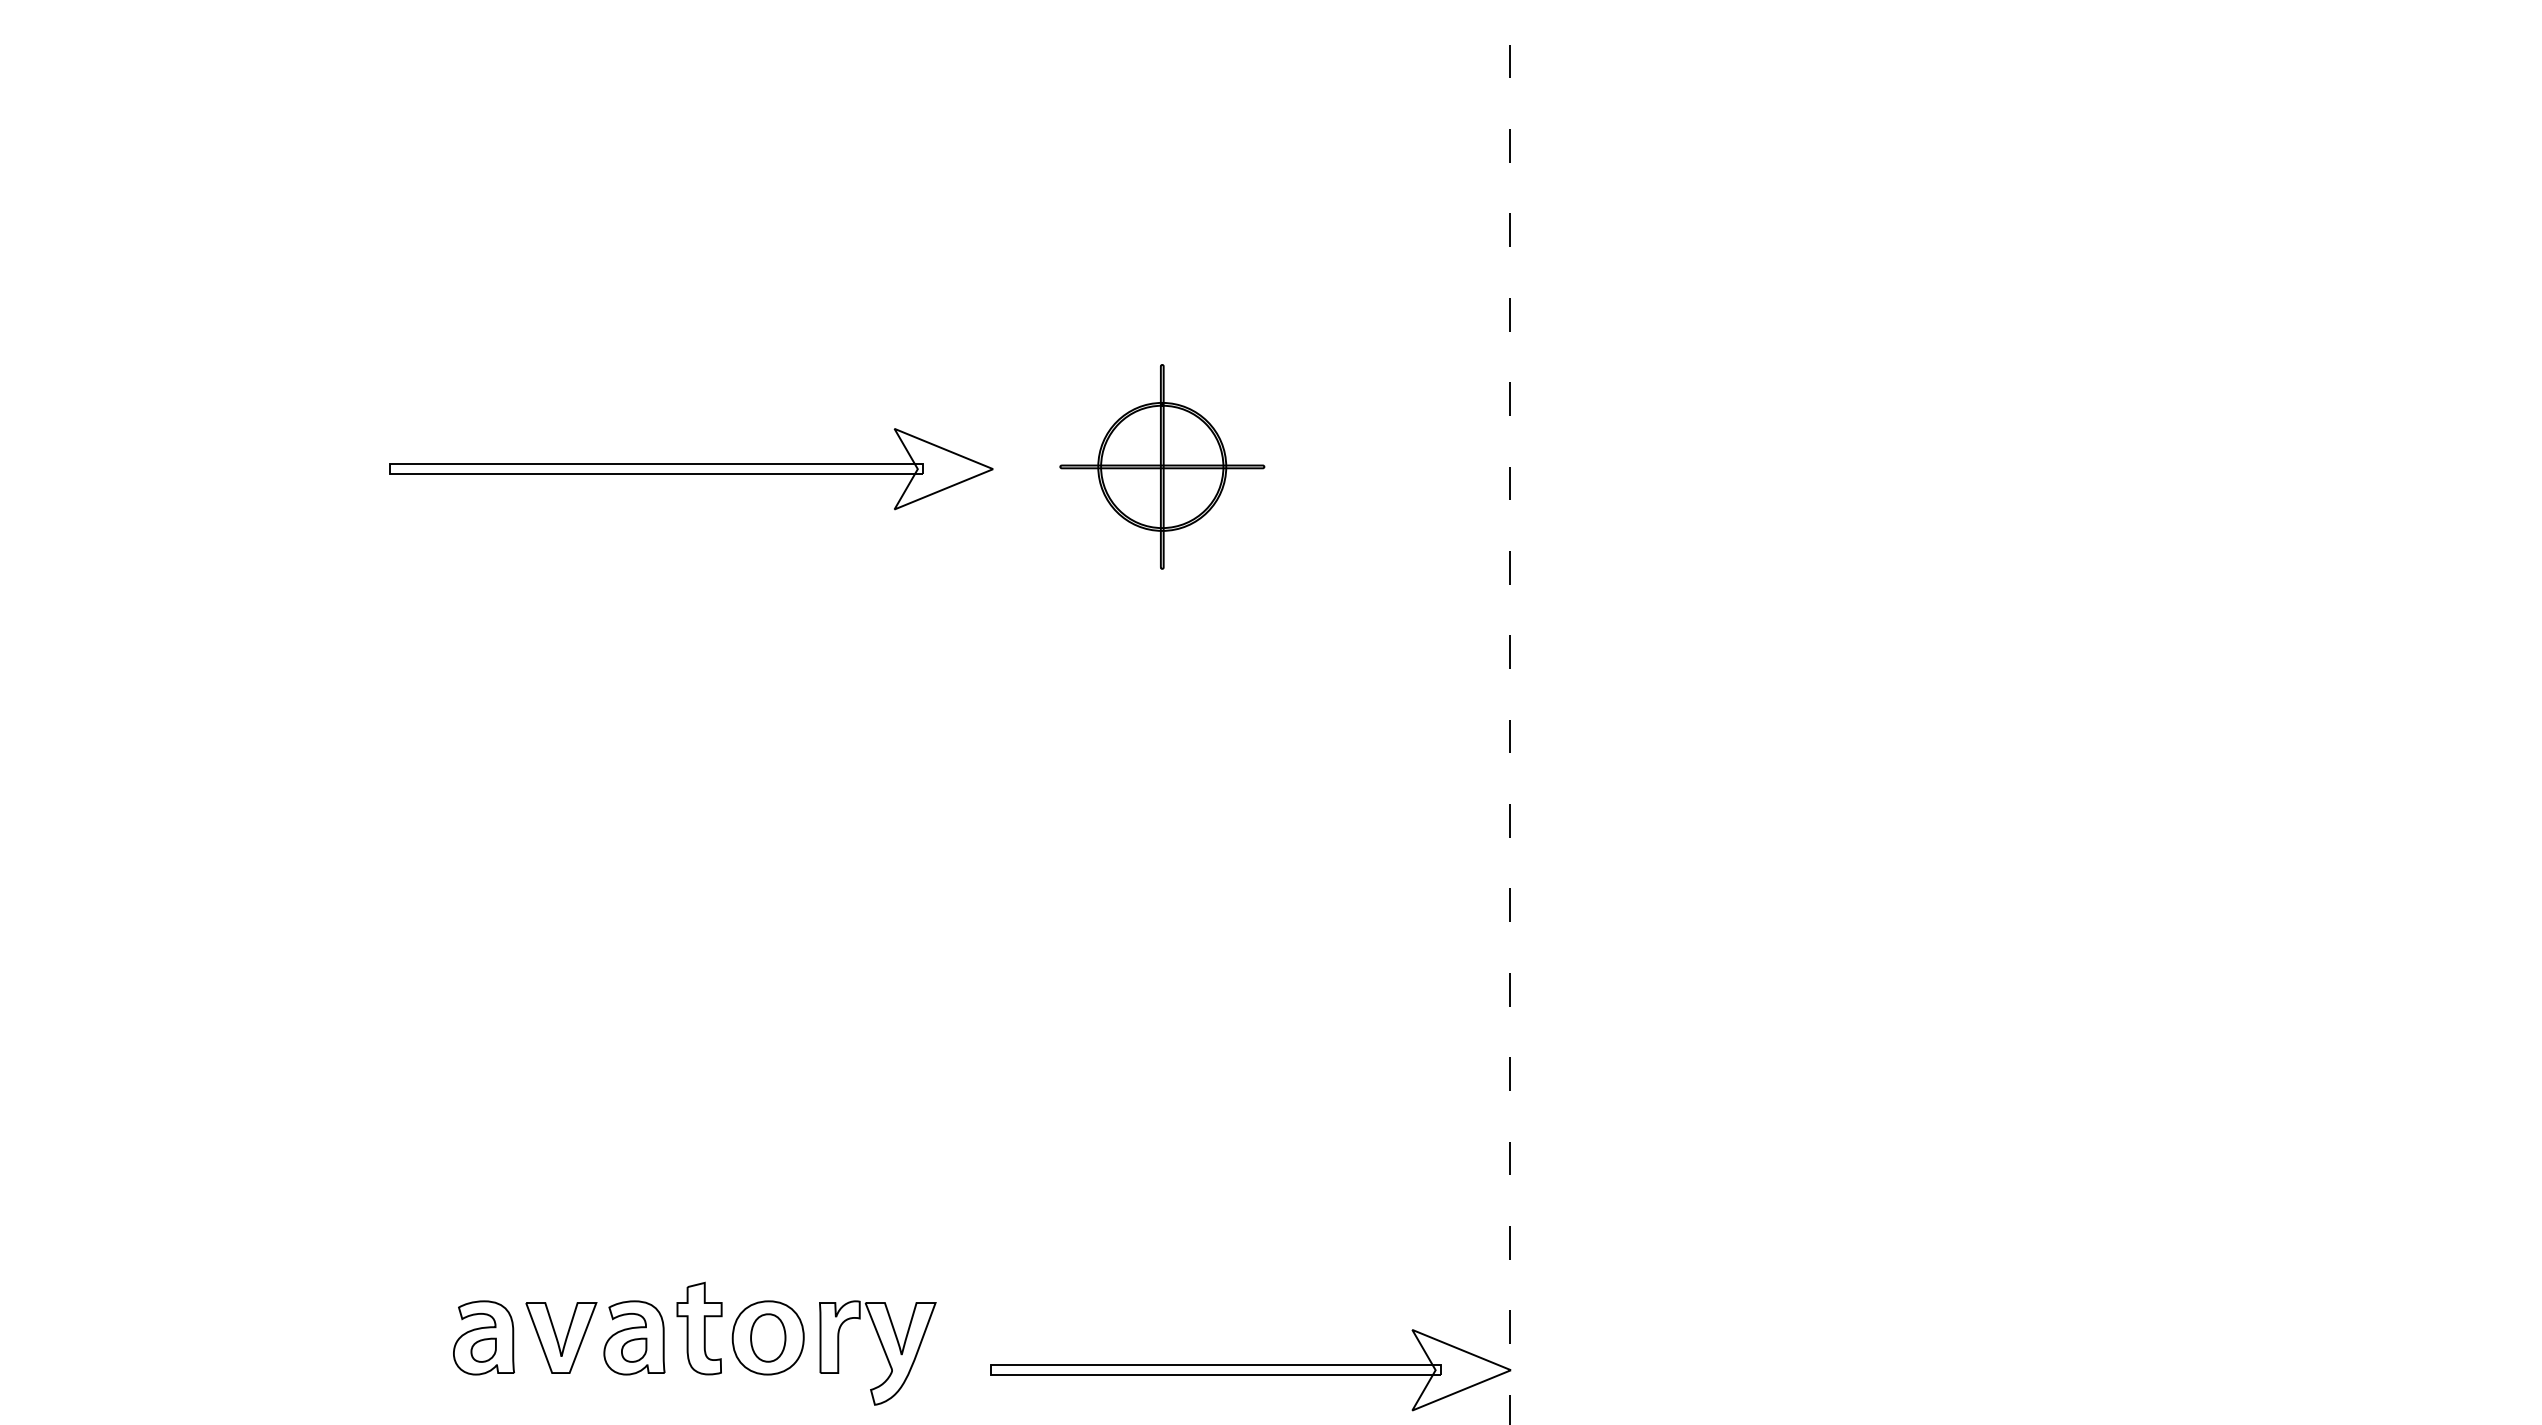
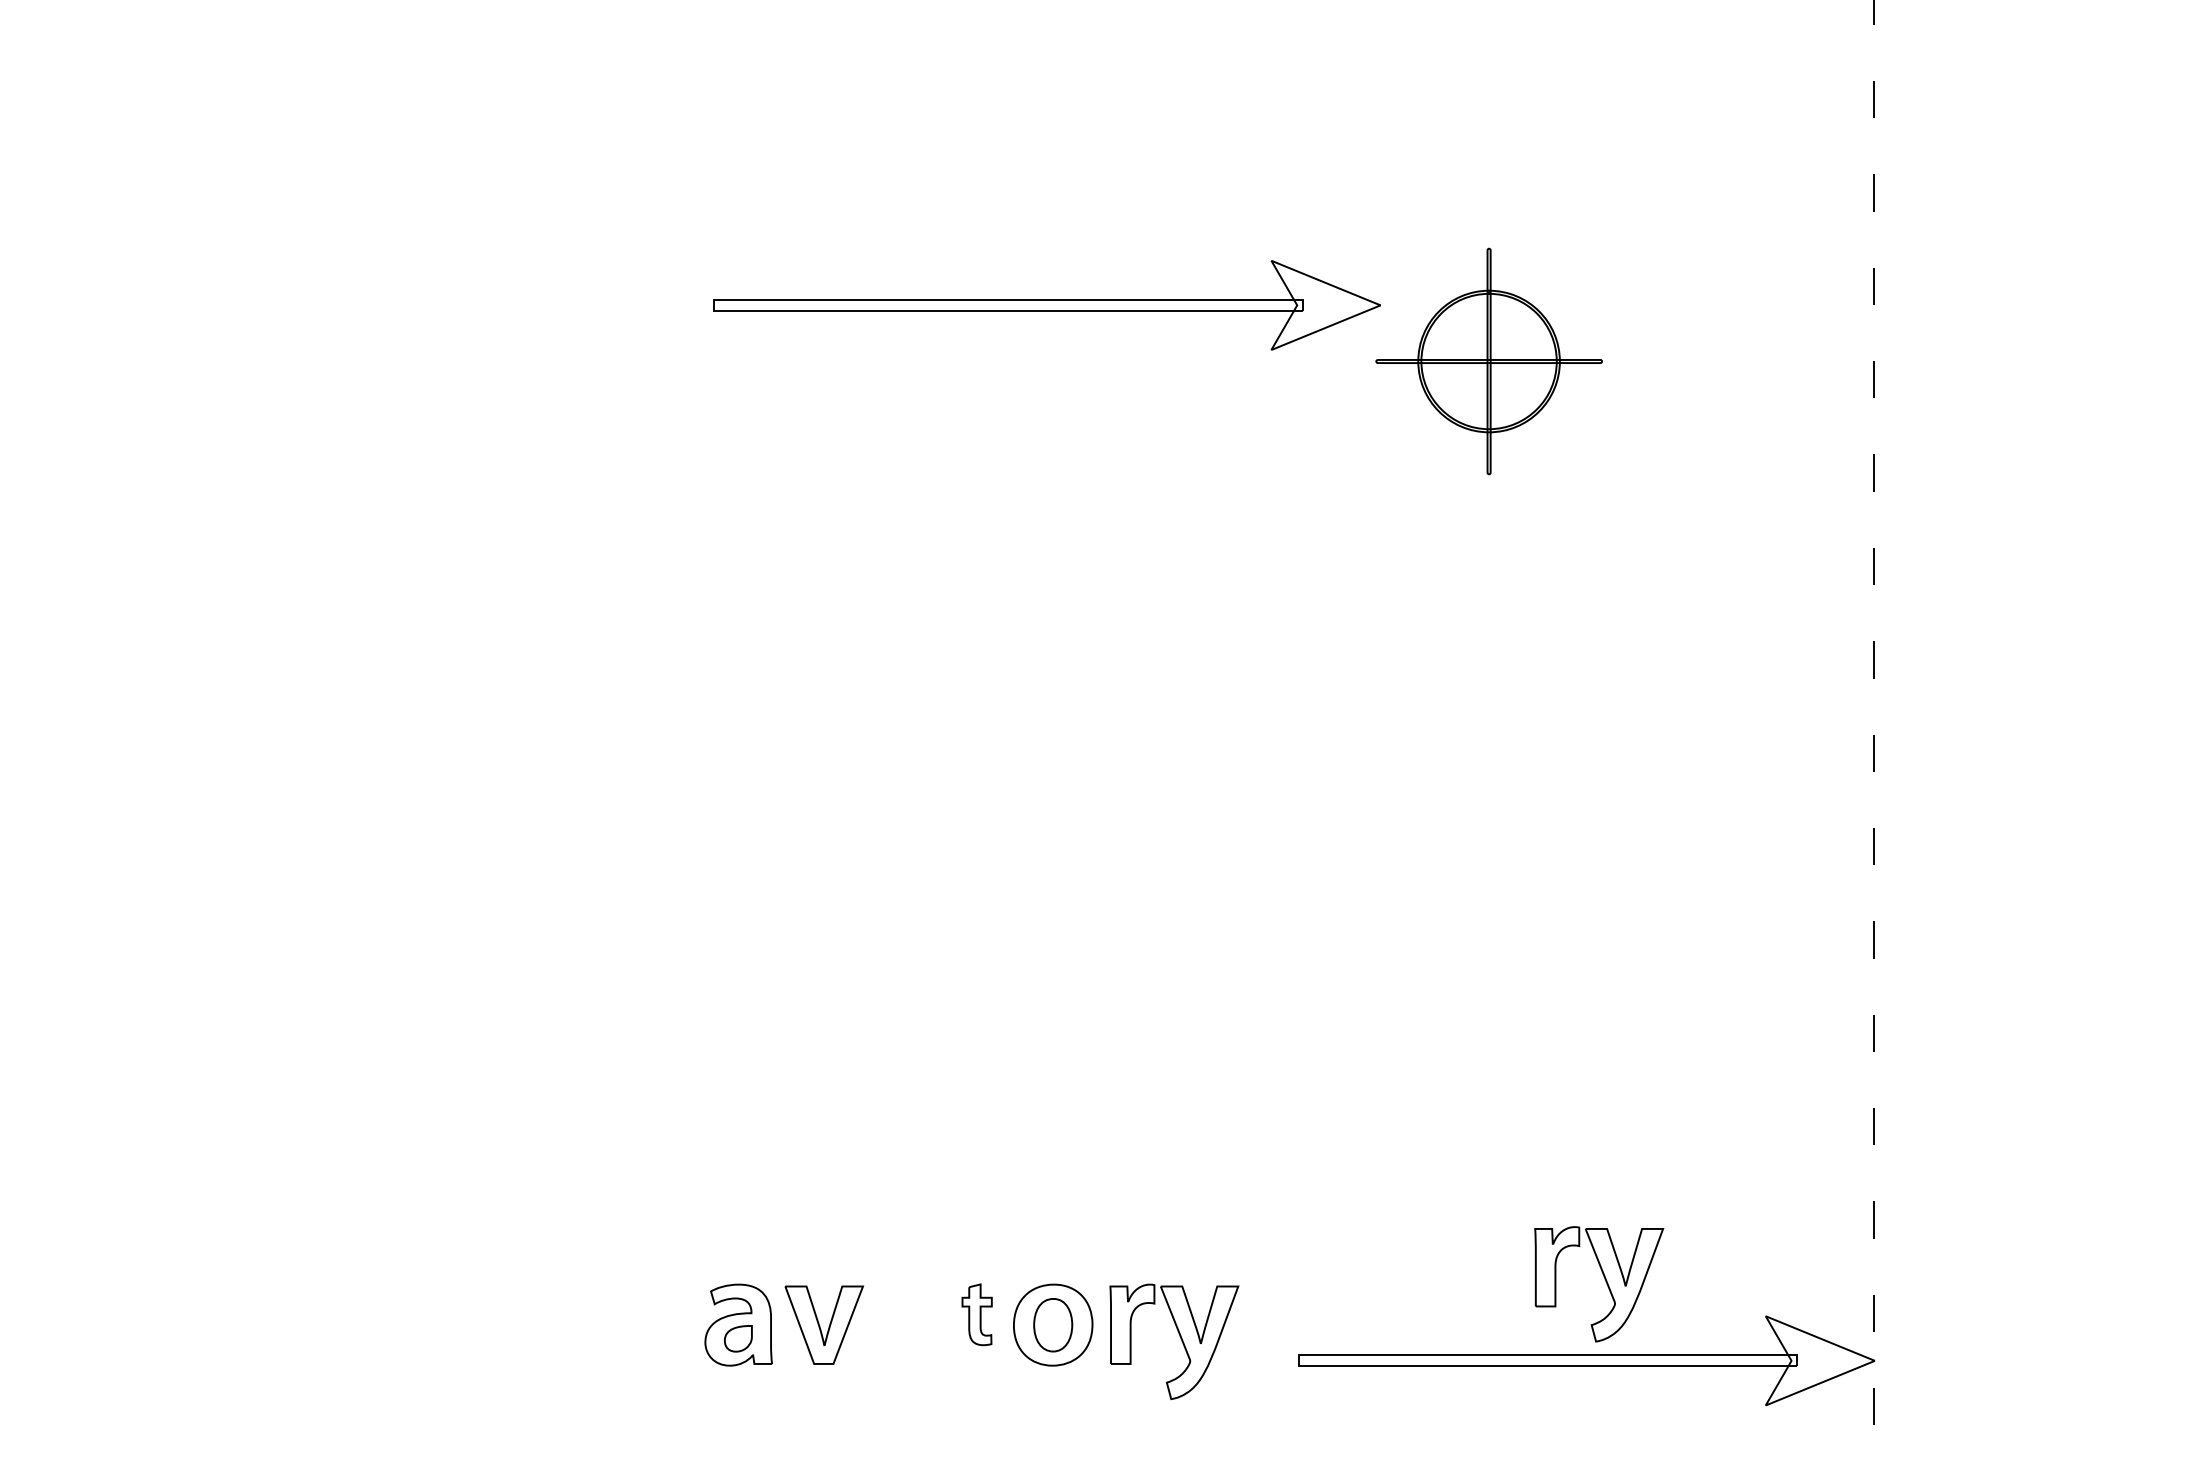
part: (691, 469) -> (1046, 305), moved
part: (1267, 1299) -> (1605, 1282), added
part: (699, 1328) -> (977, 1314), size x0.6
part: (634, 1337) -> (905, 1324), removed

